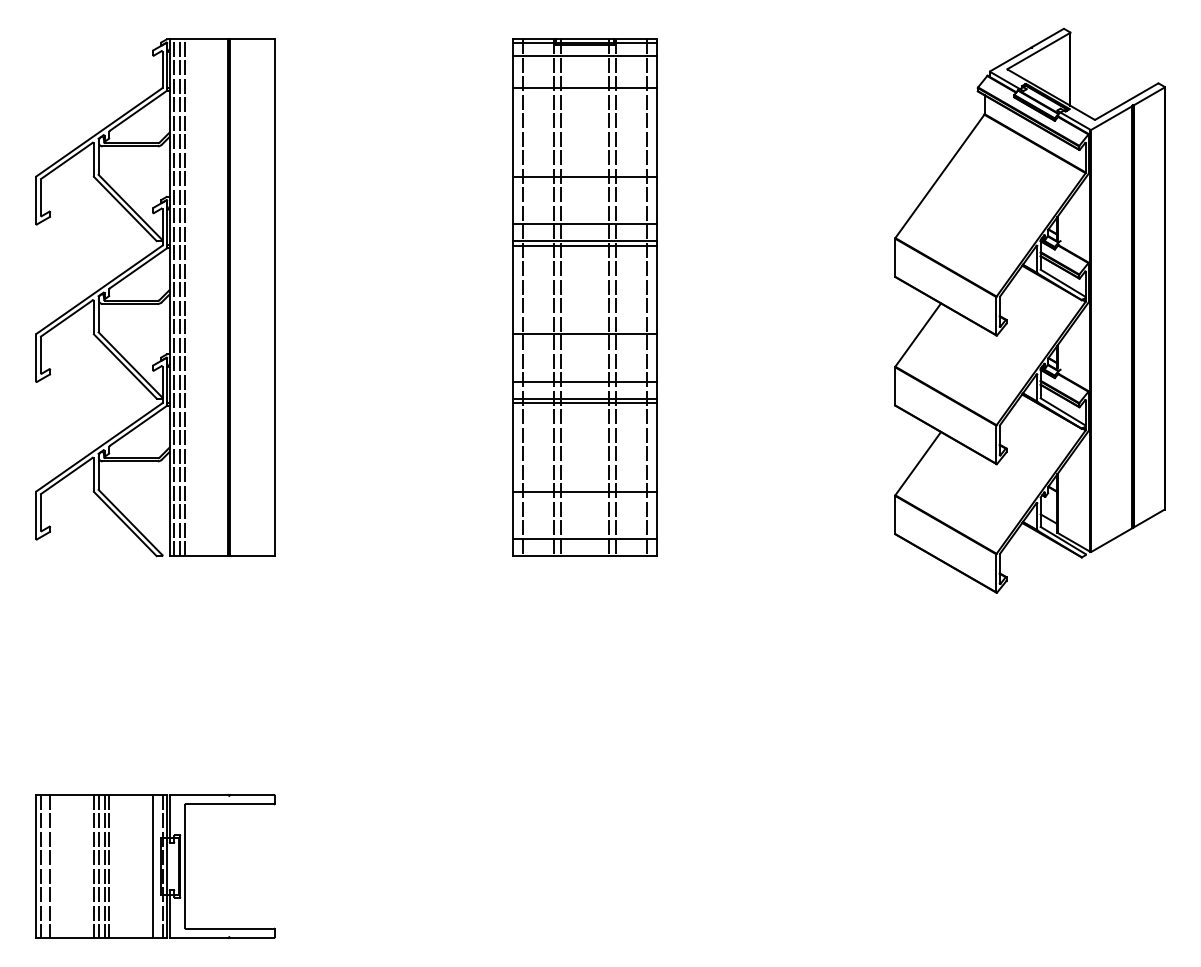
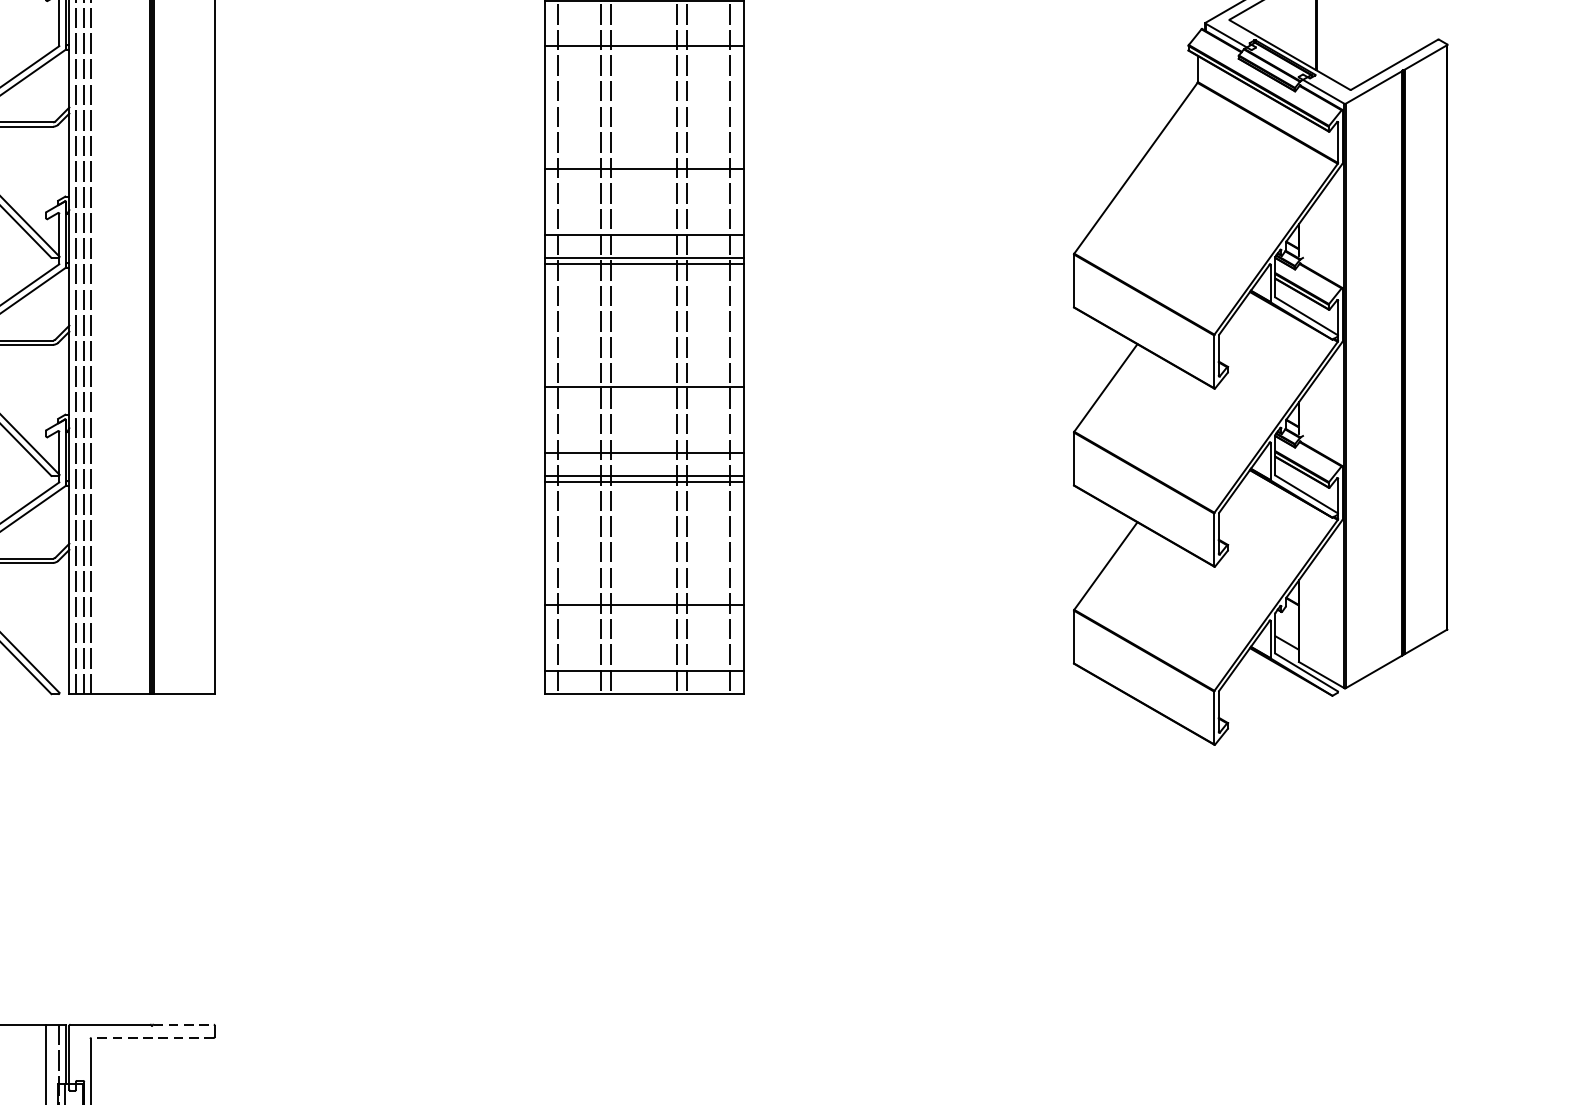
line: (252, 794) -> (184, 1024), solid -> dashed
line: (229, 804) -> (152, 1038), solid -> dashed

